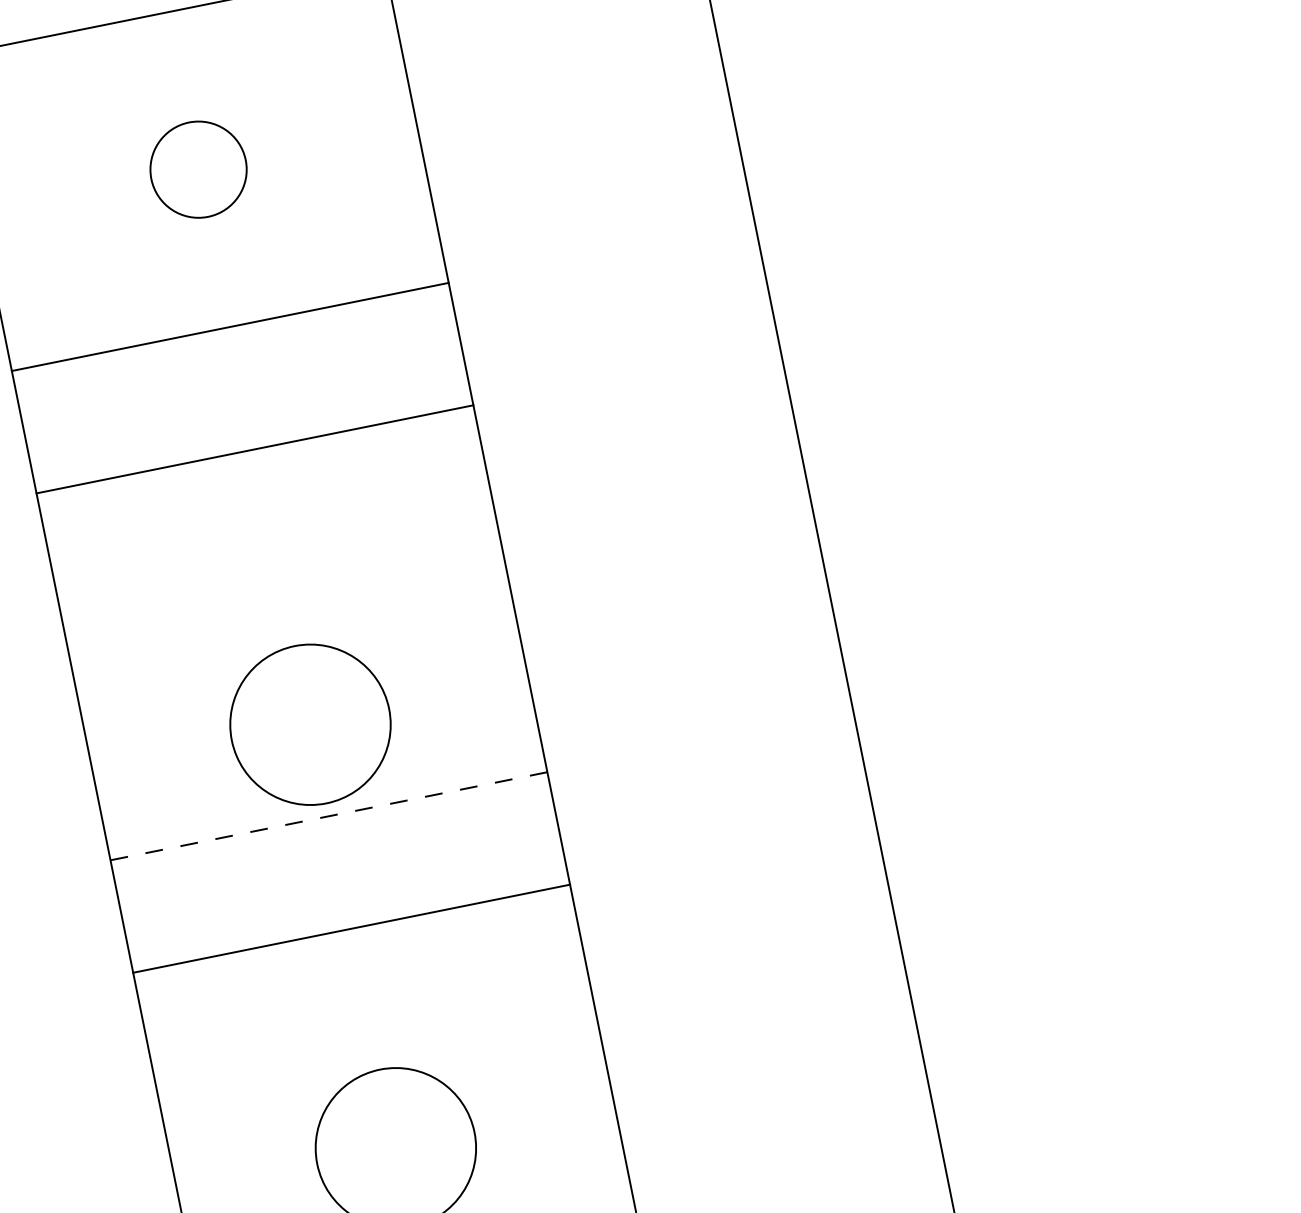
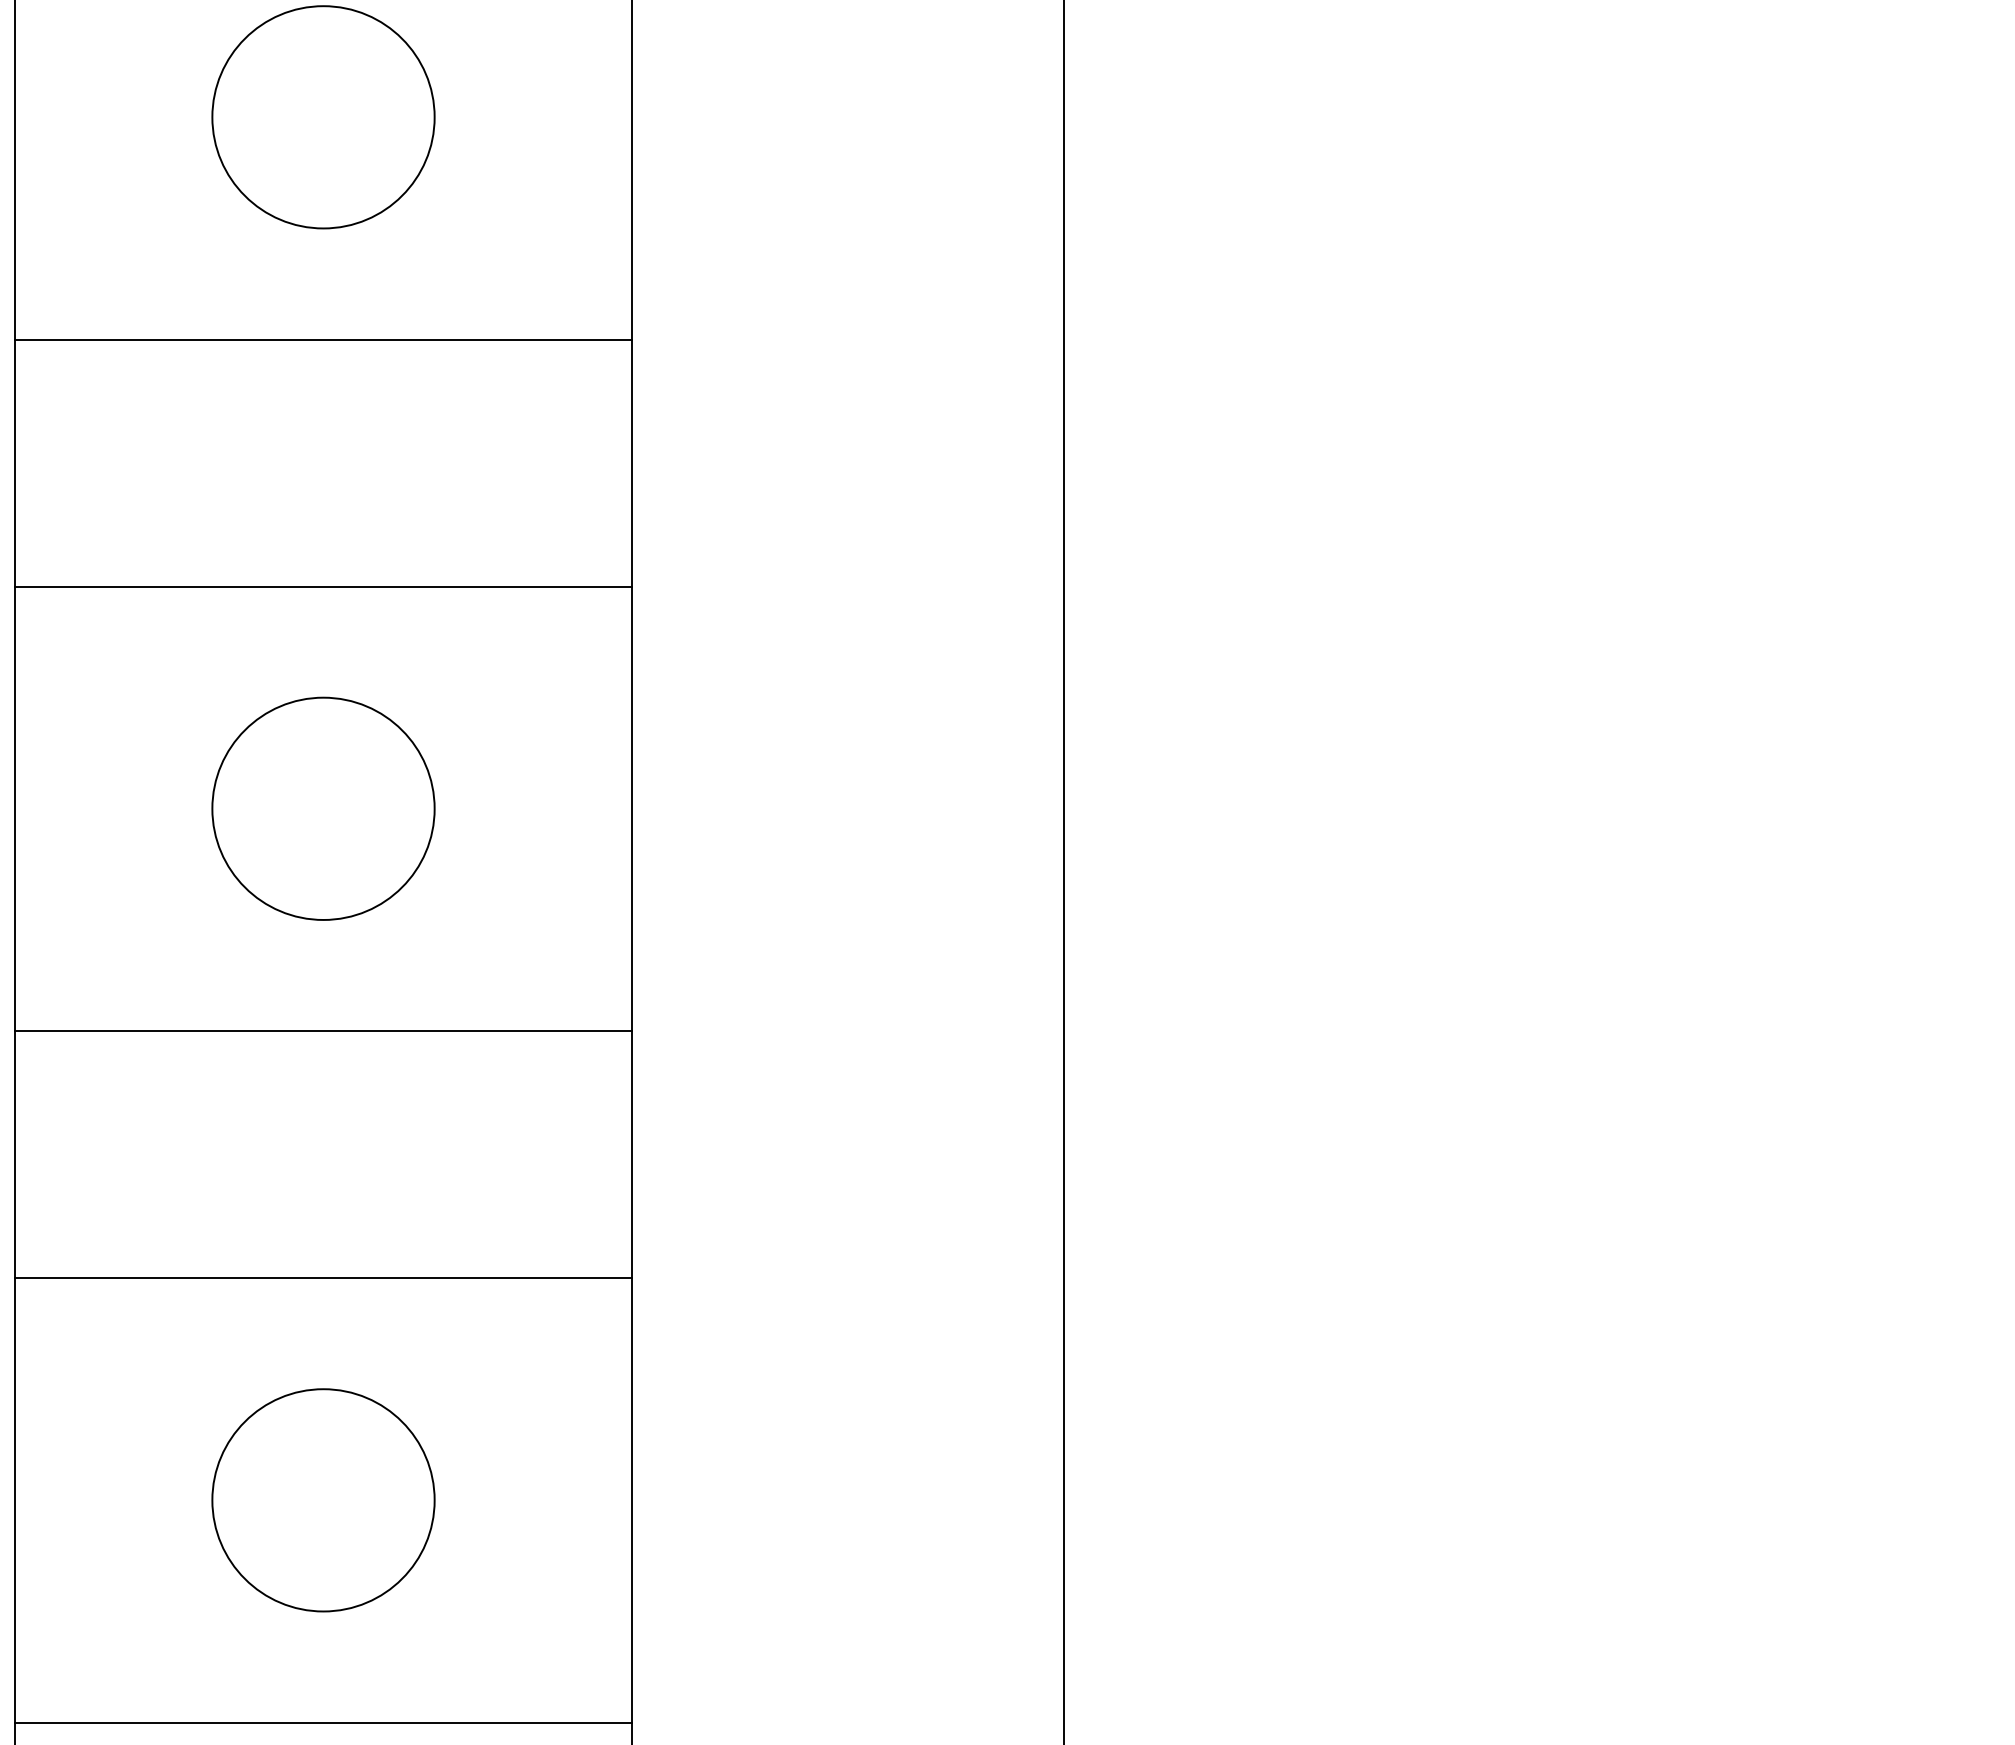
circle: (198, 169) -> (323, 117), size x1.67
line: (254, 449) -> (323, 586), moved
circle: (310, 724) -> (323, 808), moved
line: (329, 816) -> (323, 1031), dashed -> solid
line: (351, 929) -> (323, 1278), moved

